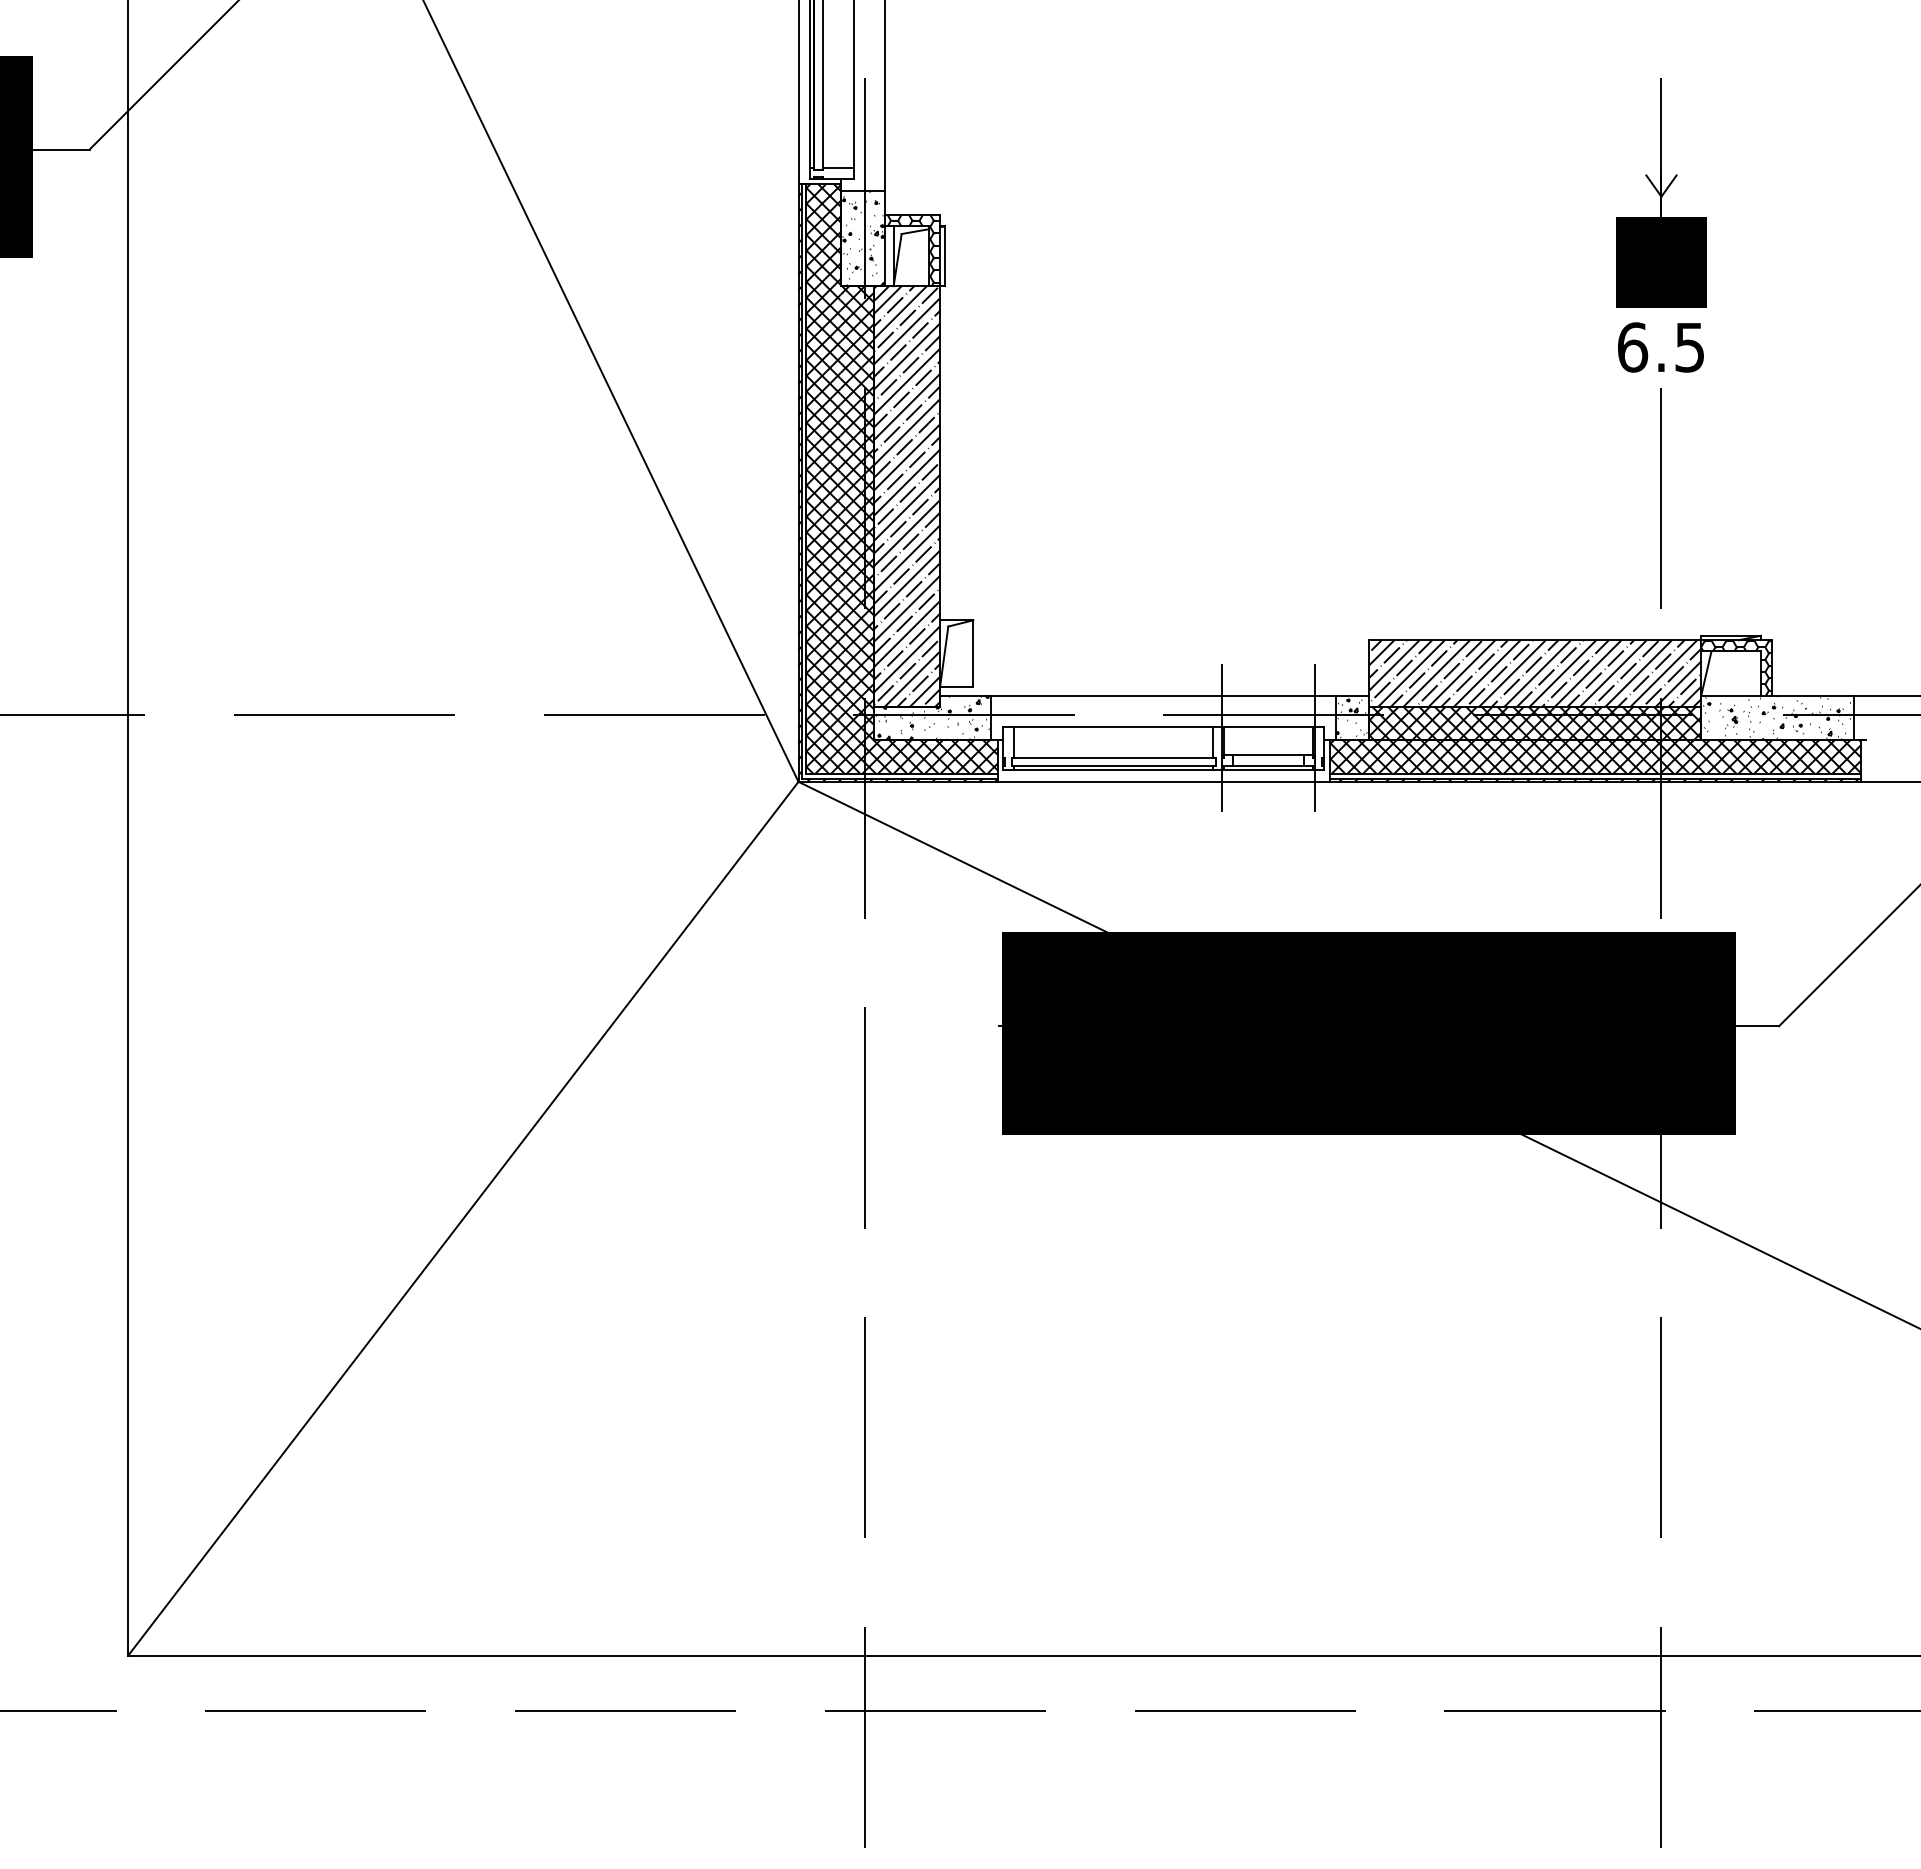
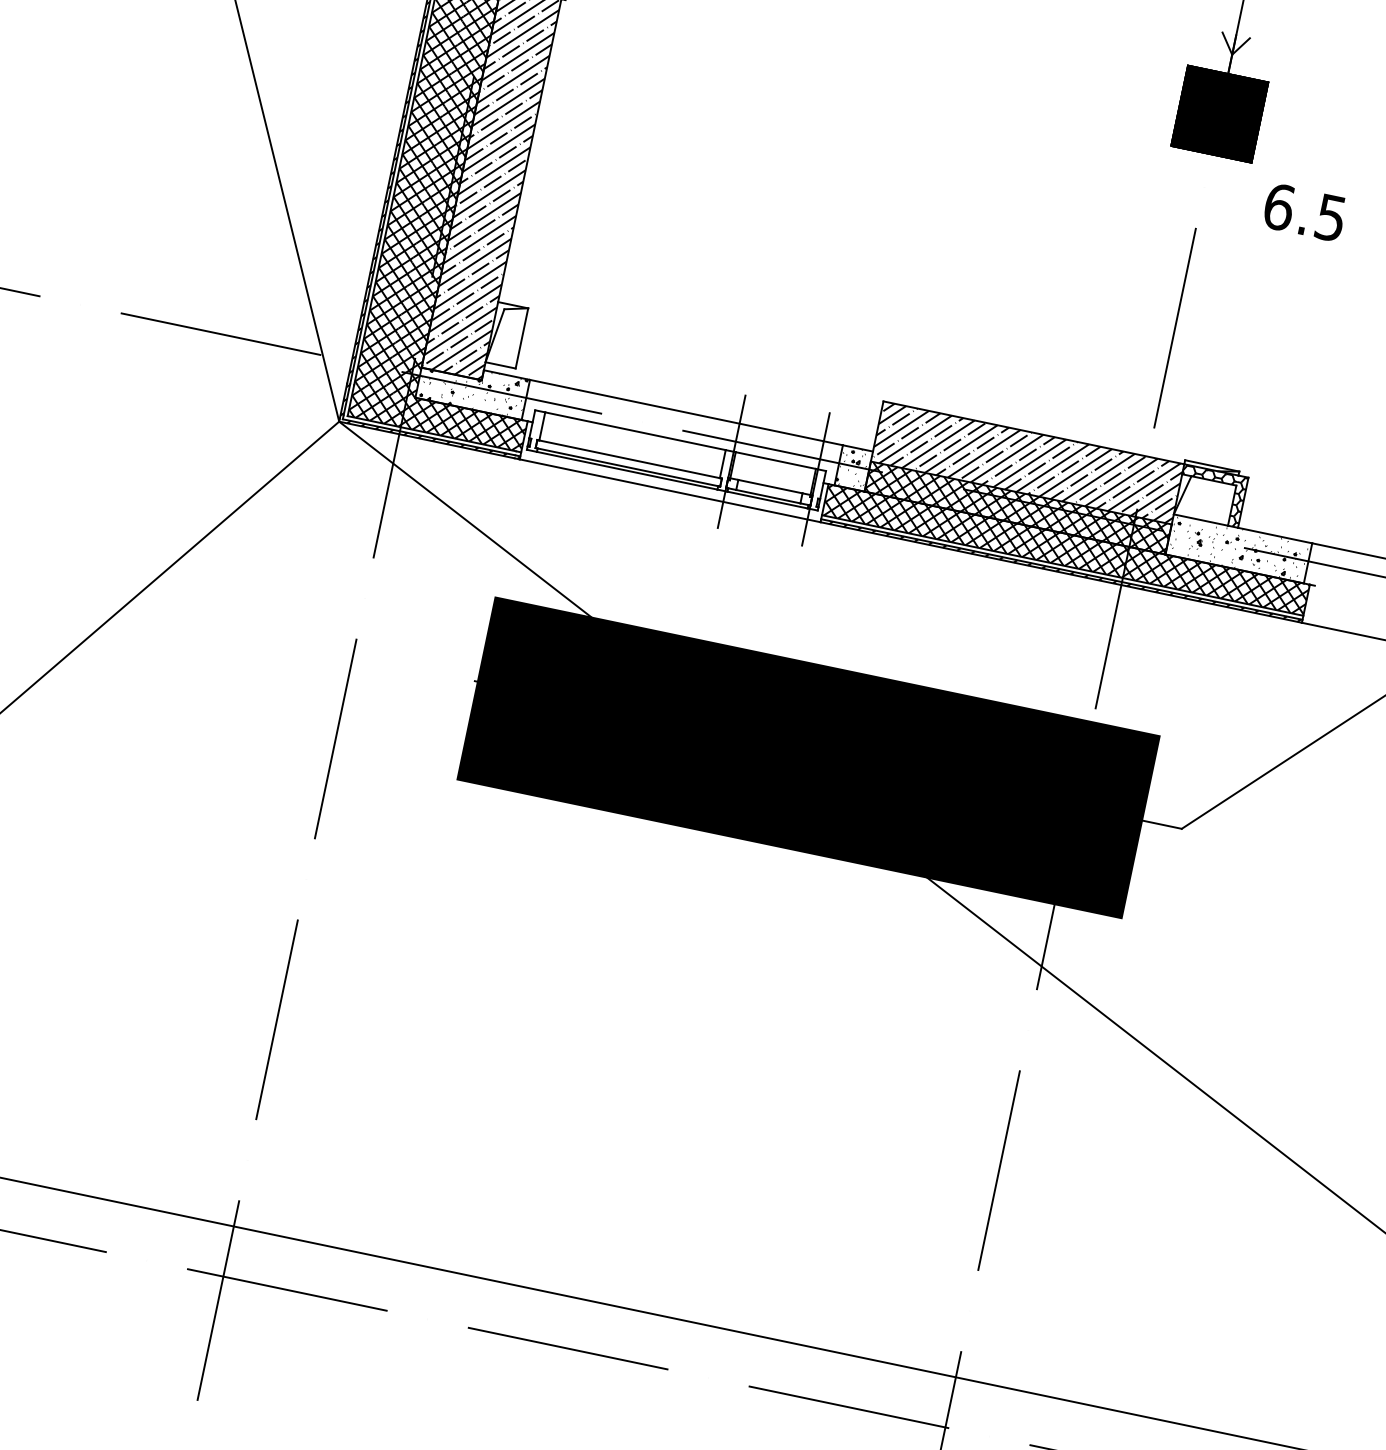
text: (1660, 347) -> (1304, 212), moved

